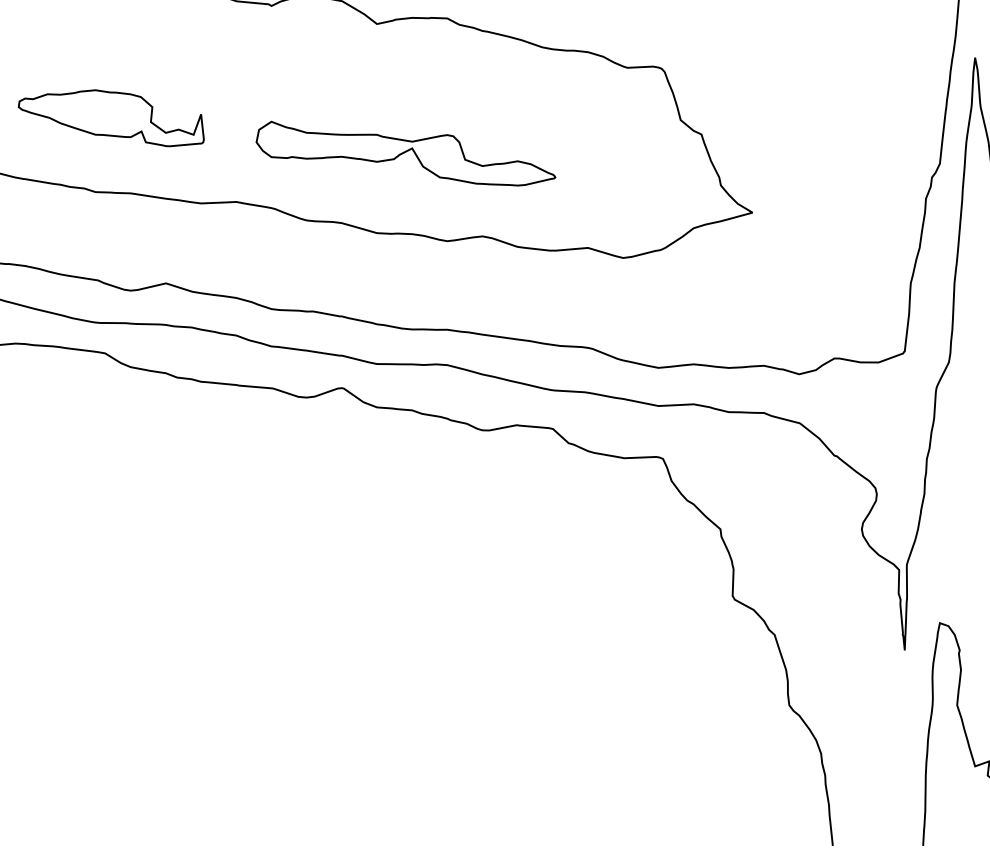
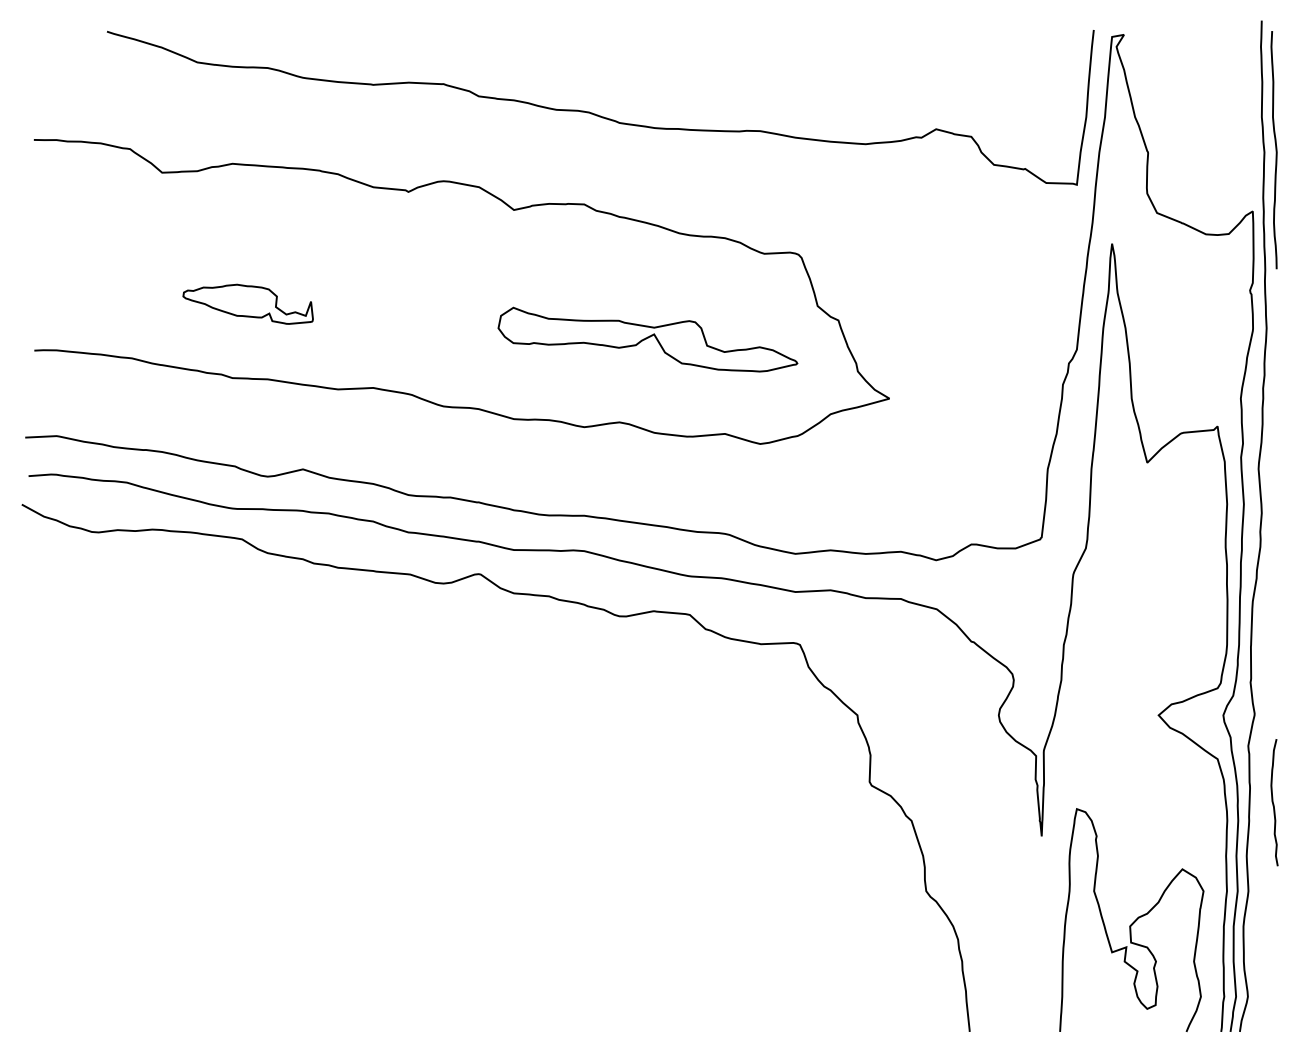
part: (110, 118) -> (247, 304), size x0.7
part: (405, 153) -> (647, 339), moved

